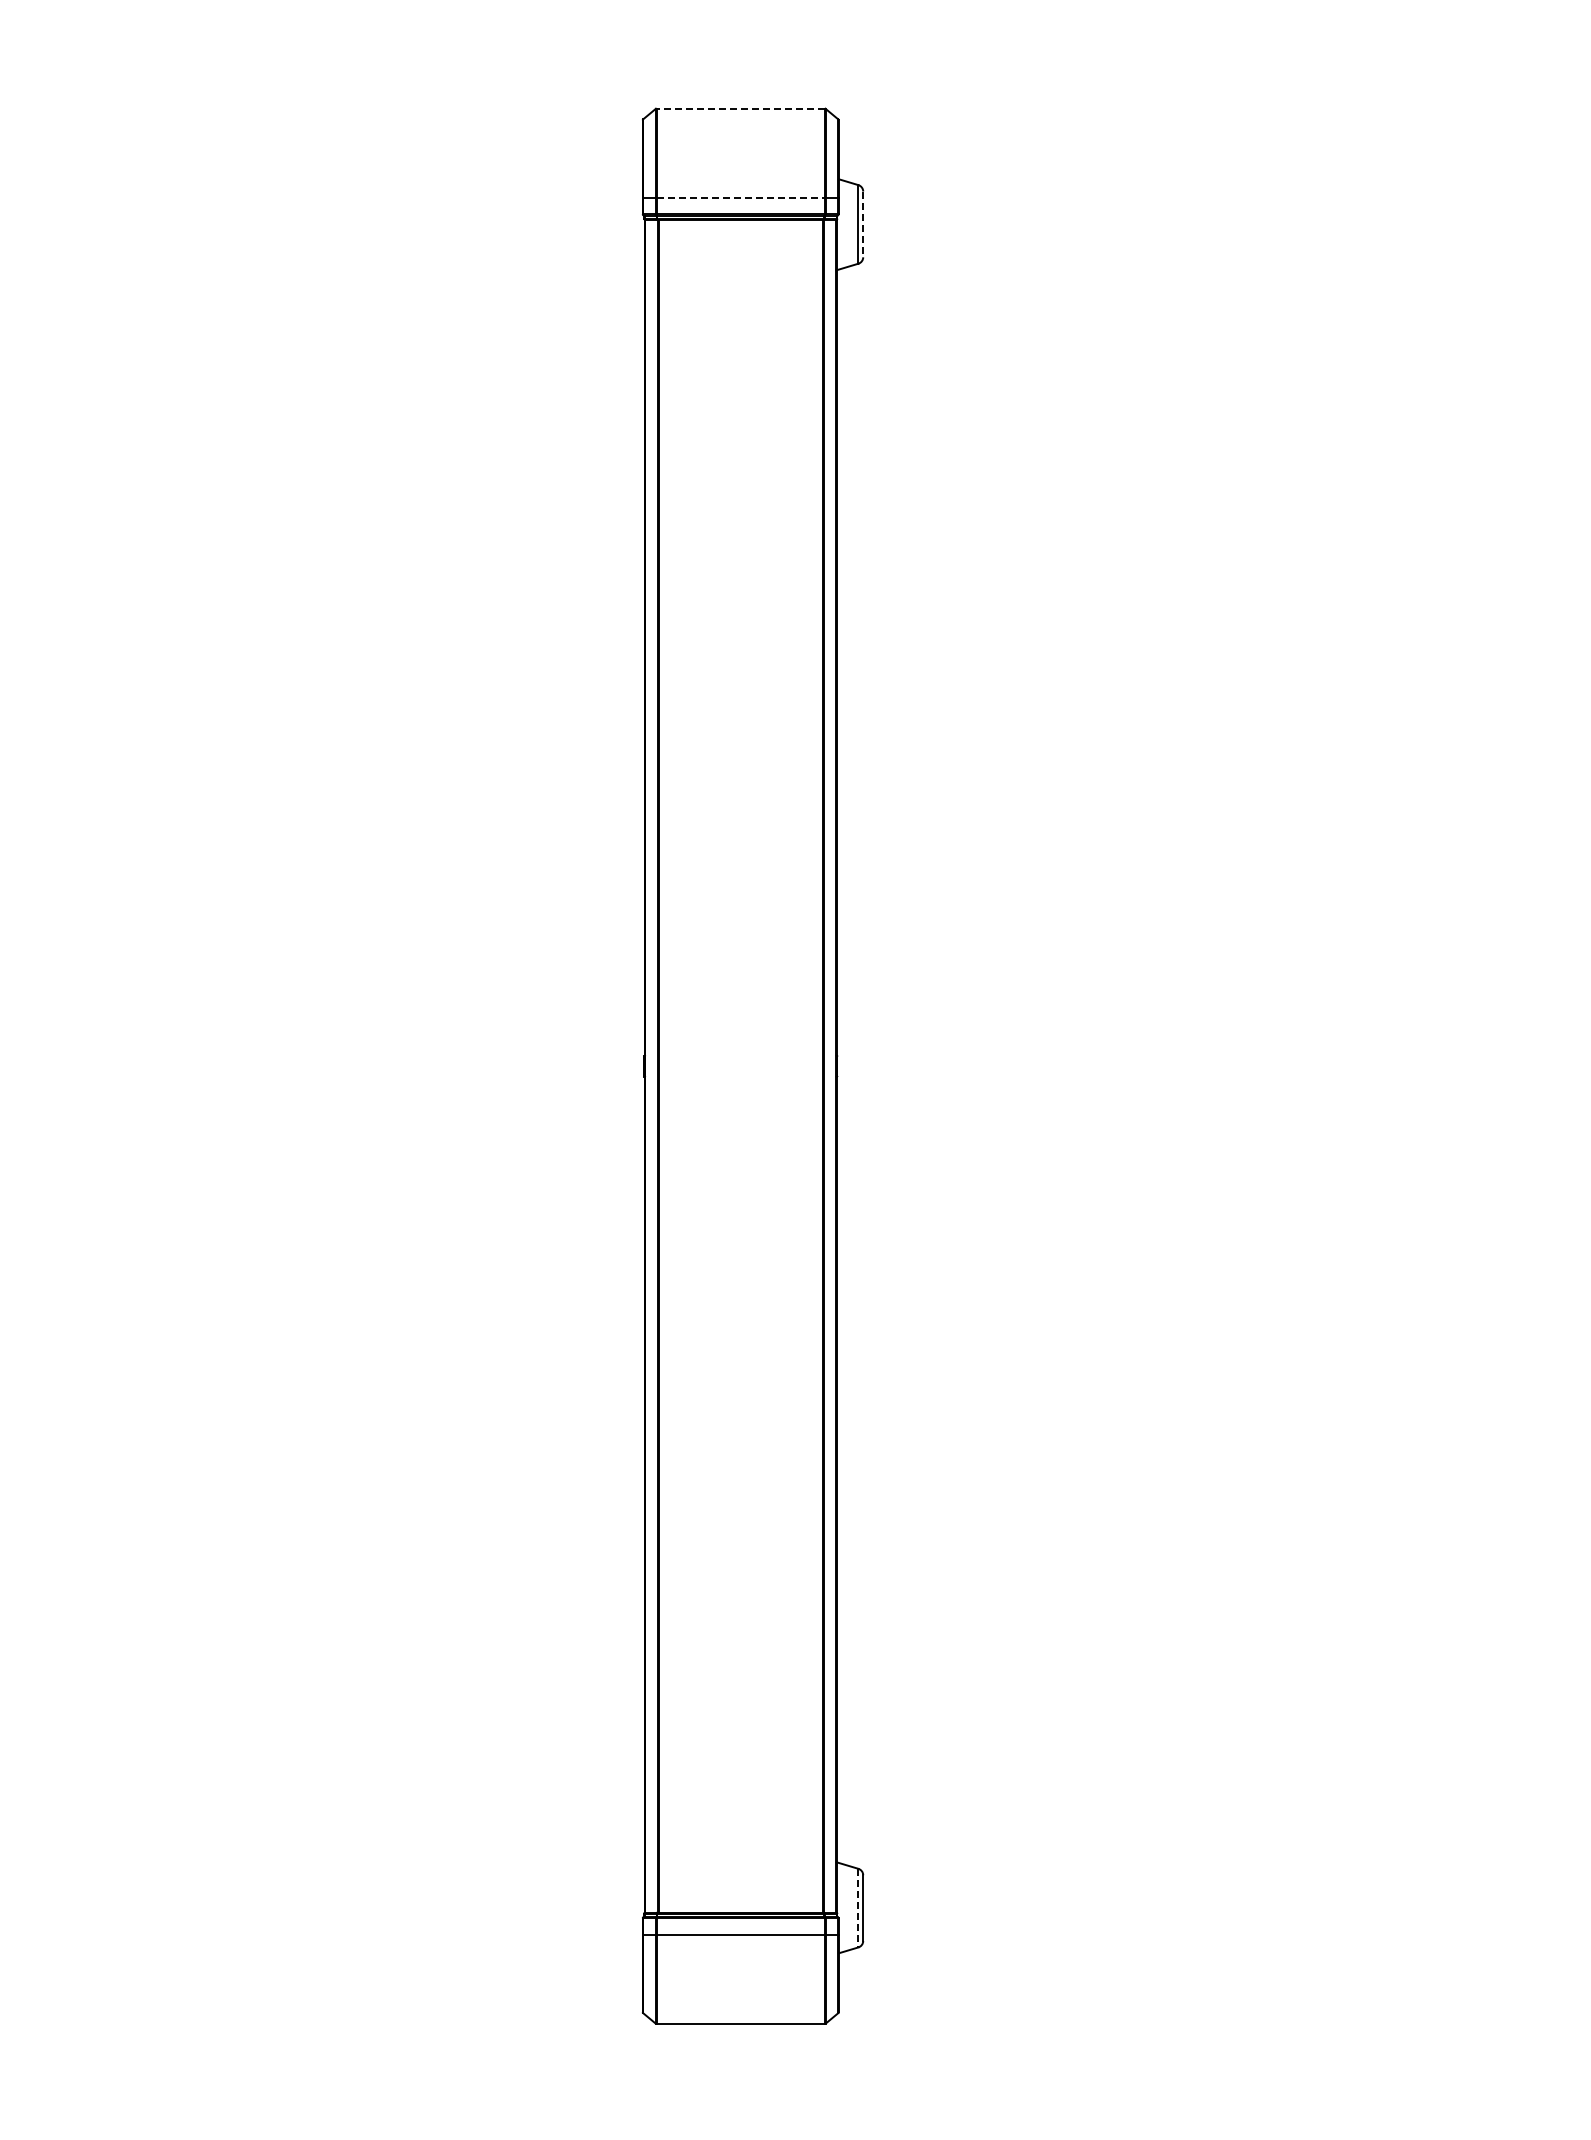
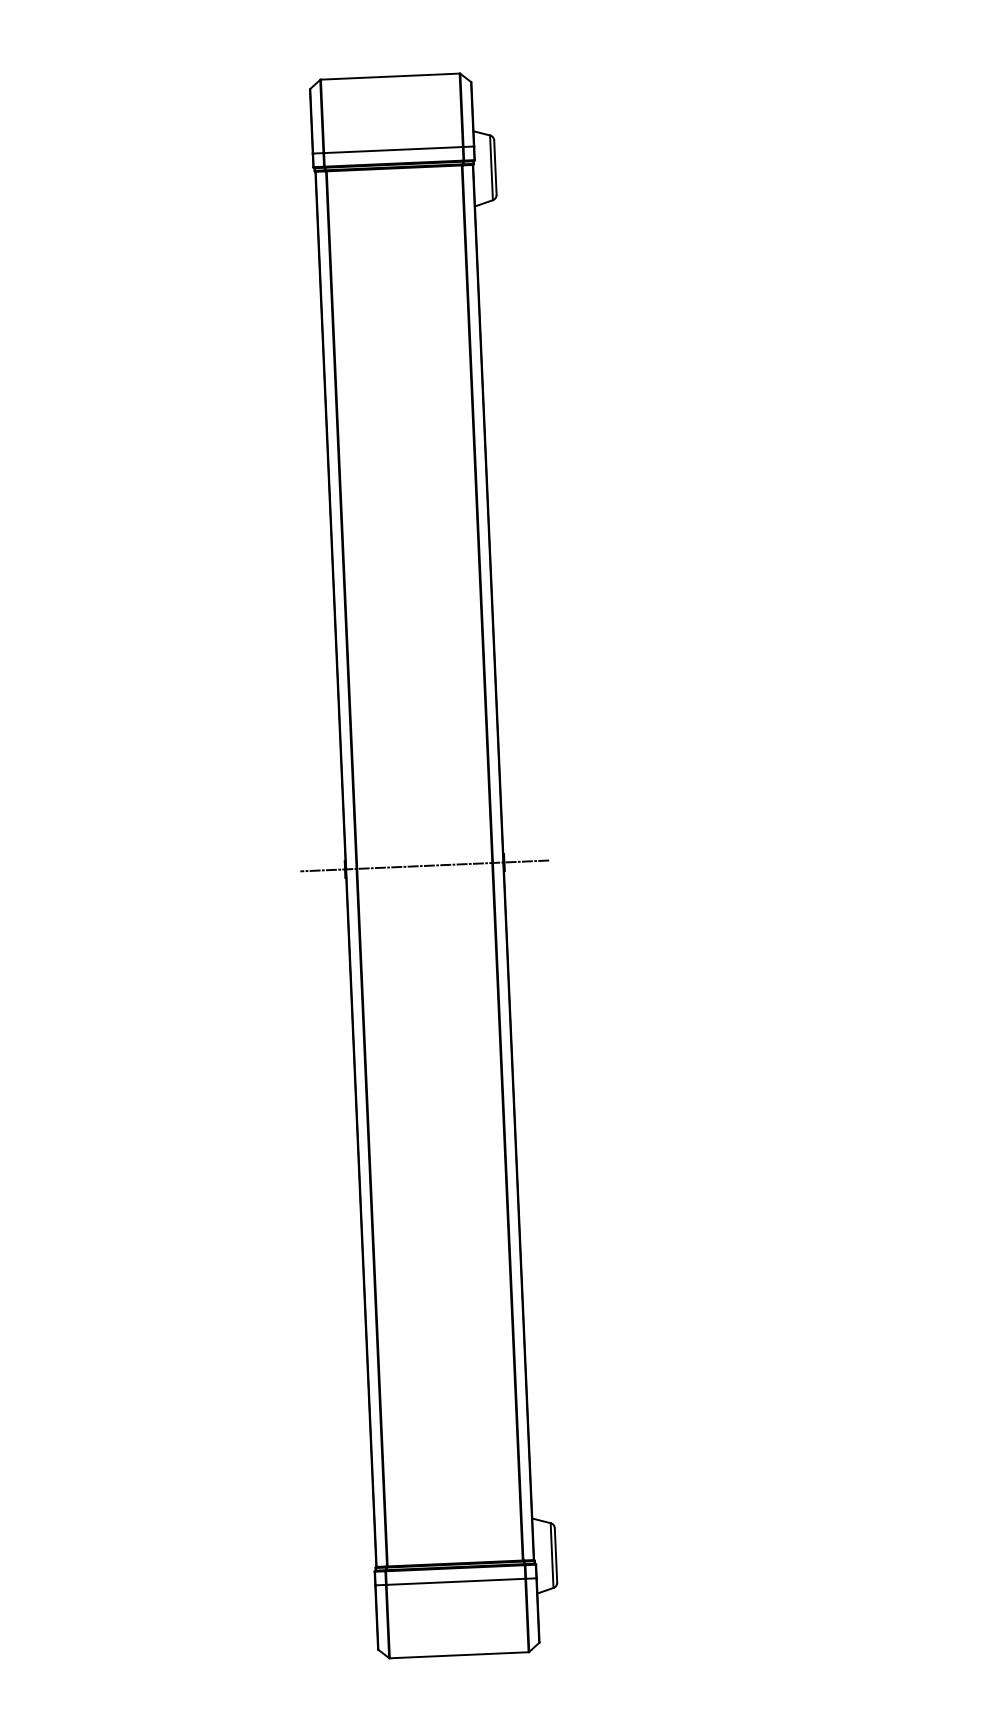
line: (740, 108) -> (390, 76), dashed -> solid
line: (741, 197) -> (394, 149), dashed -> solid
line: (863, 224) -> (495, 167), dashed -> solid
line: (740, 1066) -> (424, 866), added
line: (858, 1908) -> (552, 1555), dashed -> solid

